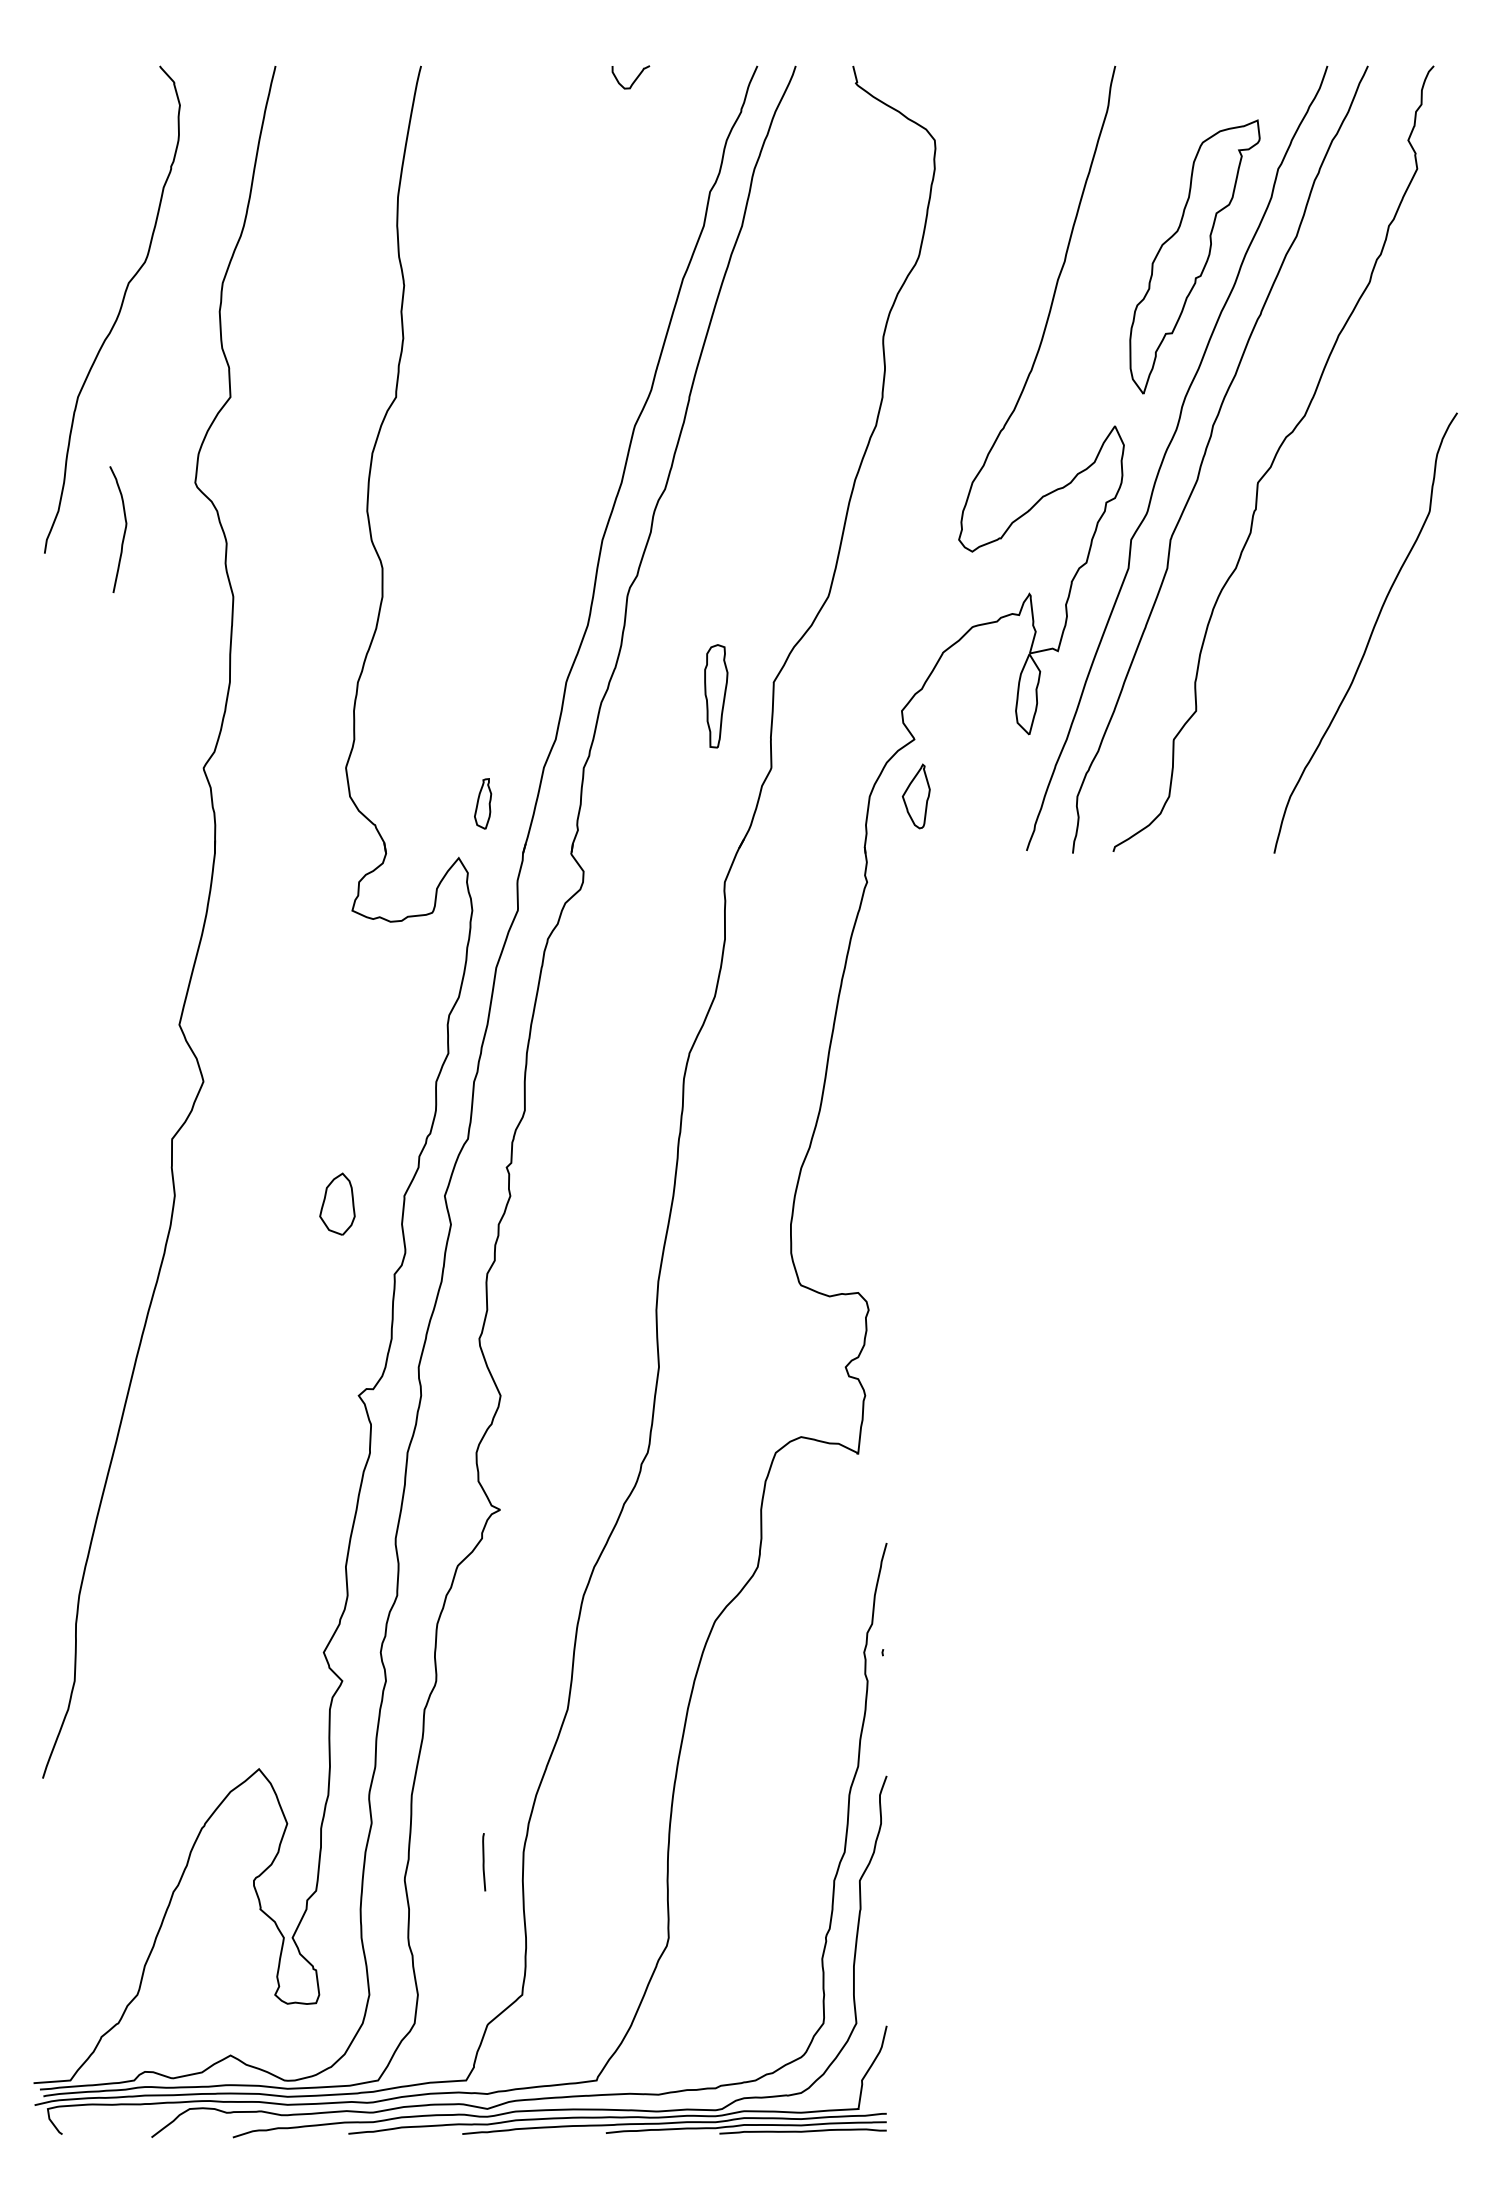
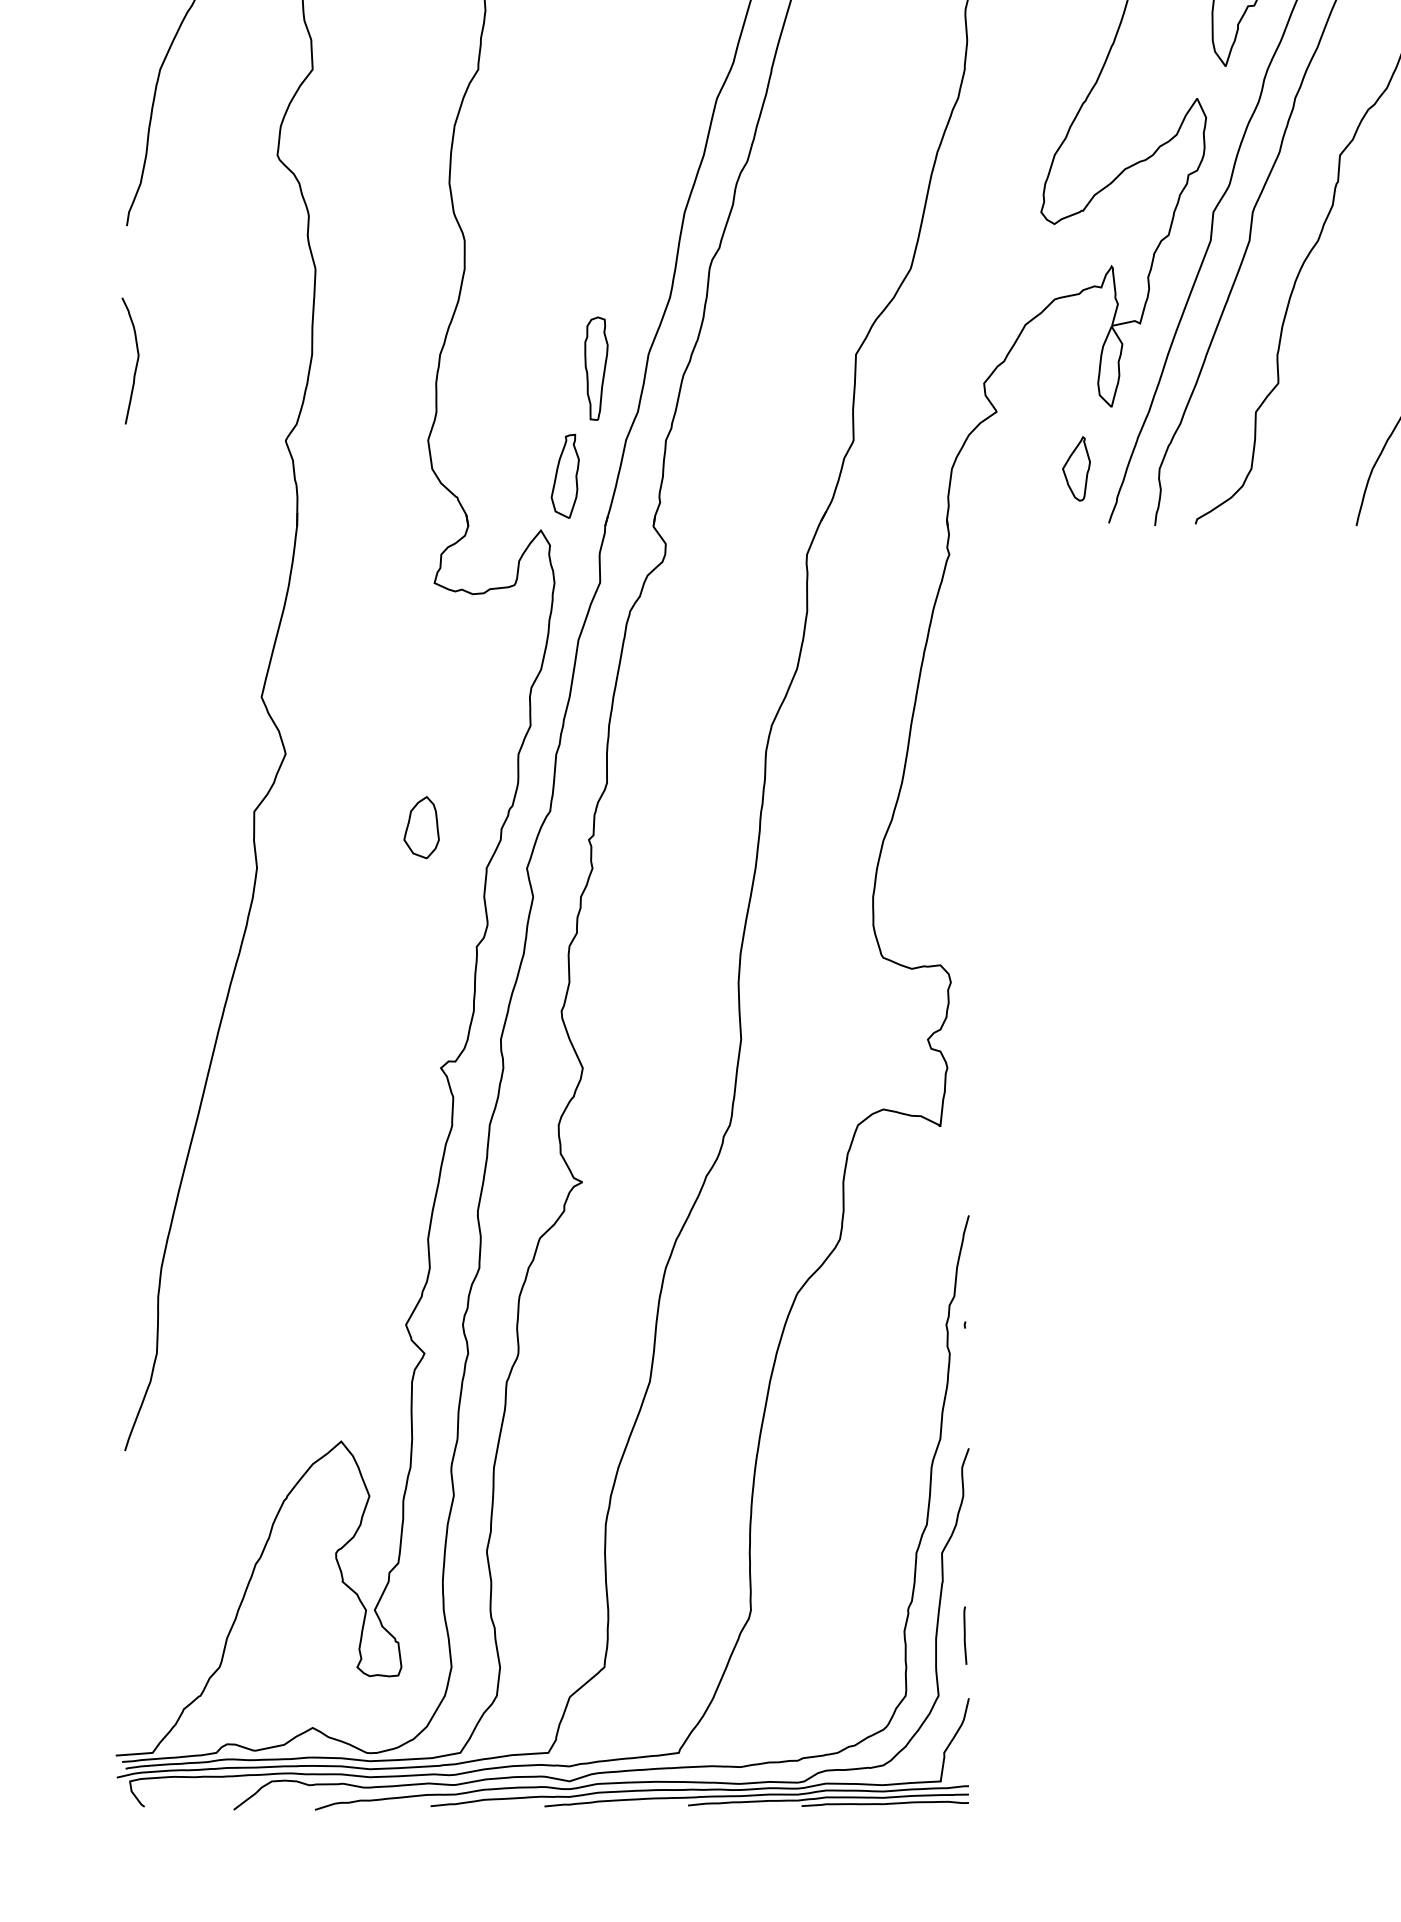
curve: (124, 529) -> (136, 360), moved
part: (716, 696) -> (596, 368), moved
part: (915, 796) -> (1075, 468), moved
part: (482, 803) -> (564, 475), size x1.67
part: (337, 1203) -> (421, 826), moved
line: (484, 1862) -> (965, 1635), moved

